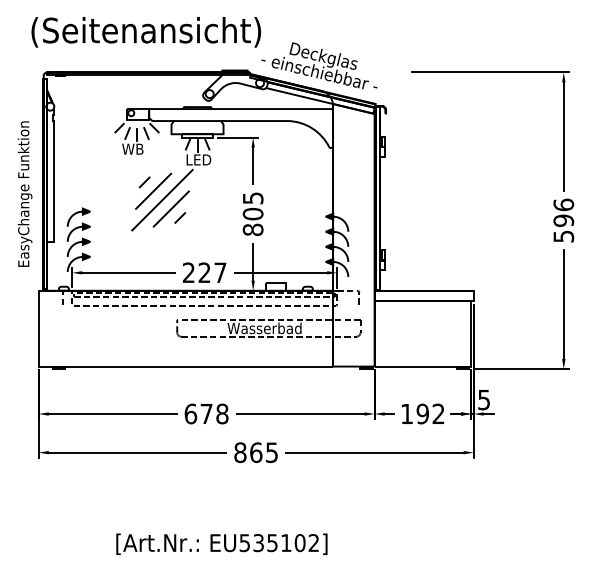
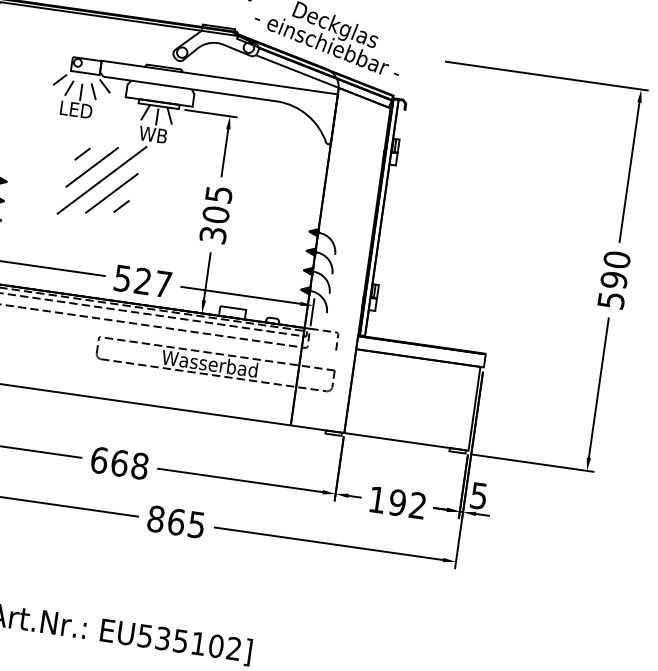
text: (134, 148) -> (75, 108), WB -> LED
text: (198, 159) -> (155, 134), LED -> WB
text: (563, 204) -> (616, 259), 596 -> 590
text: (252, 229) -> (212, 234), 805 -> 305
text: (188, 272) -> (122, 278), 227 -> 527
text: (206, 413) -> (119, 462), 678 -> 668

